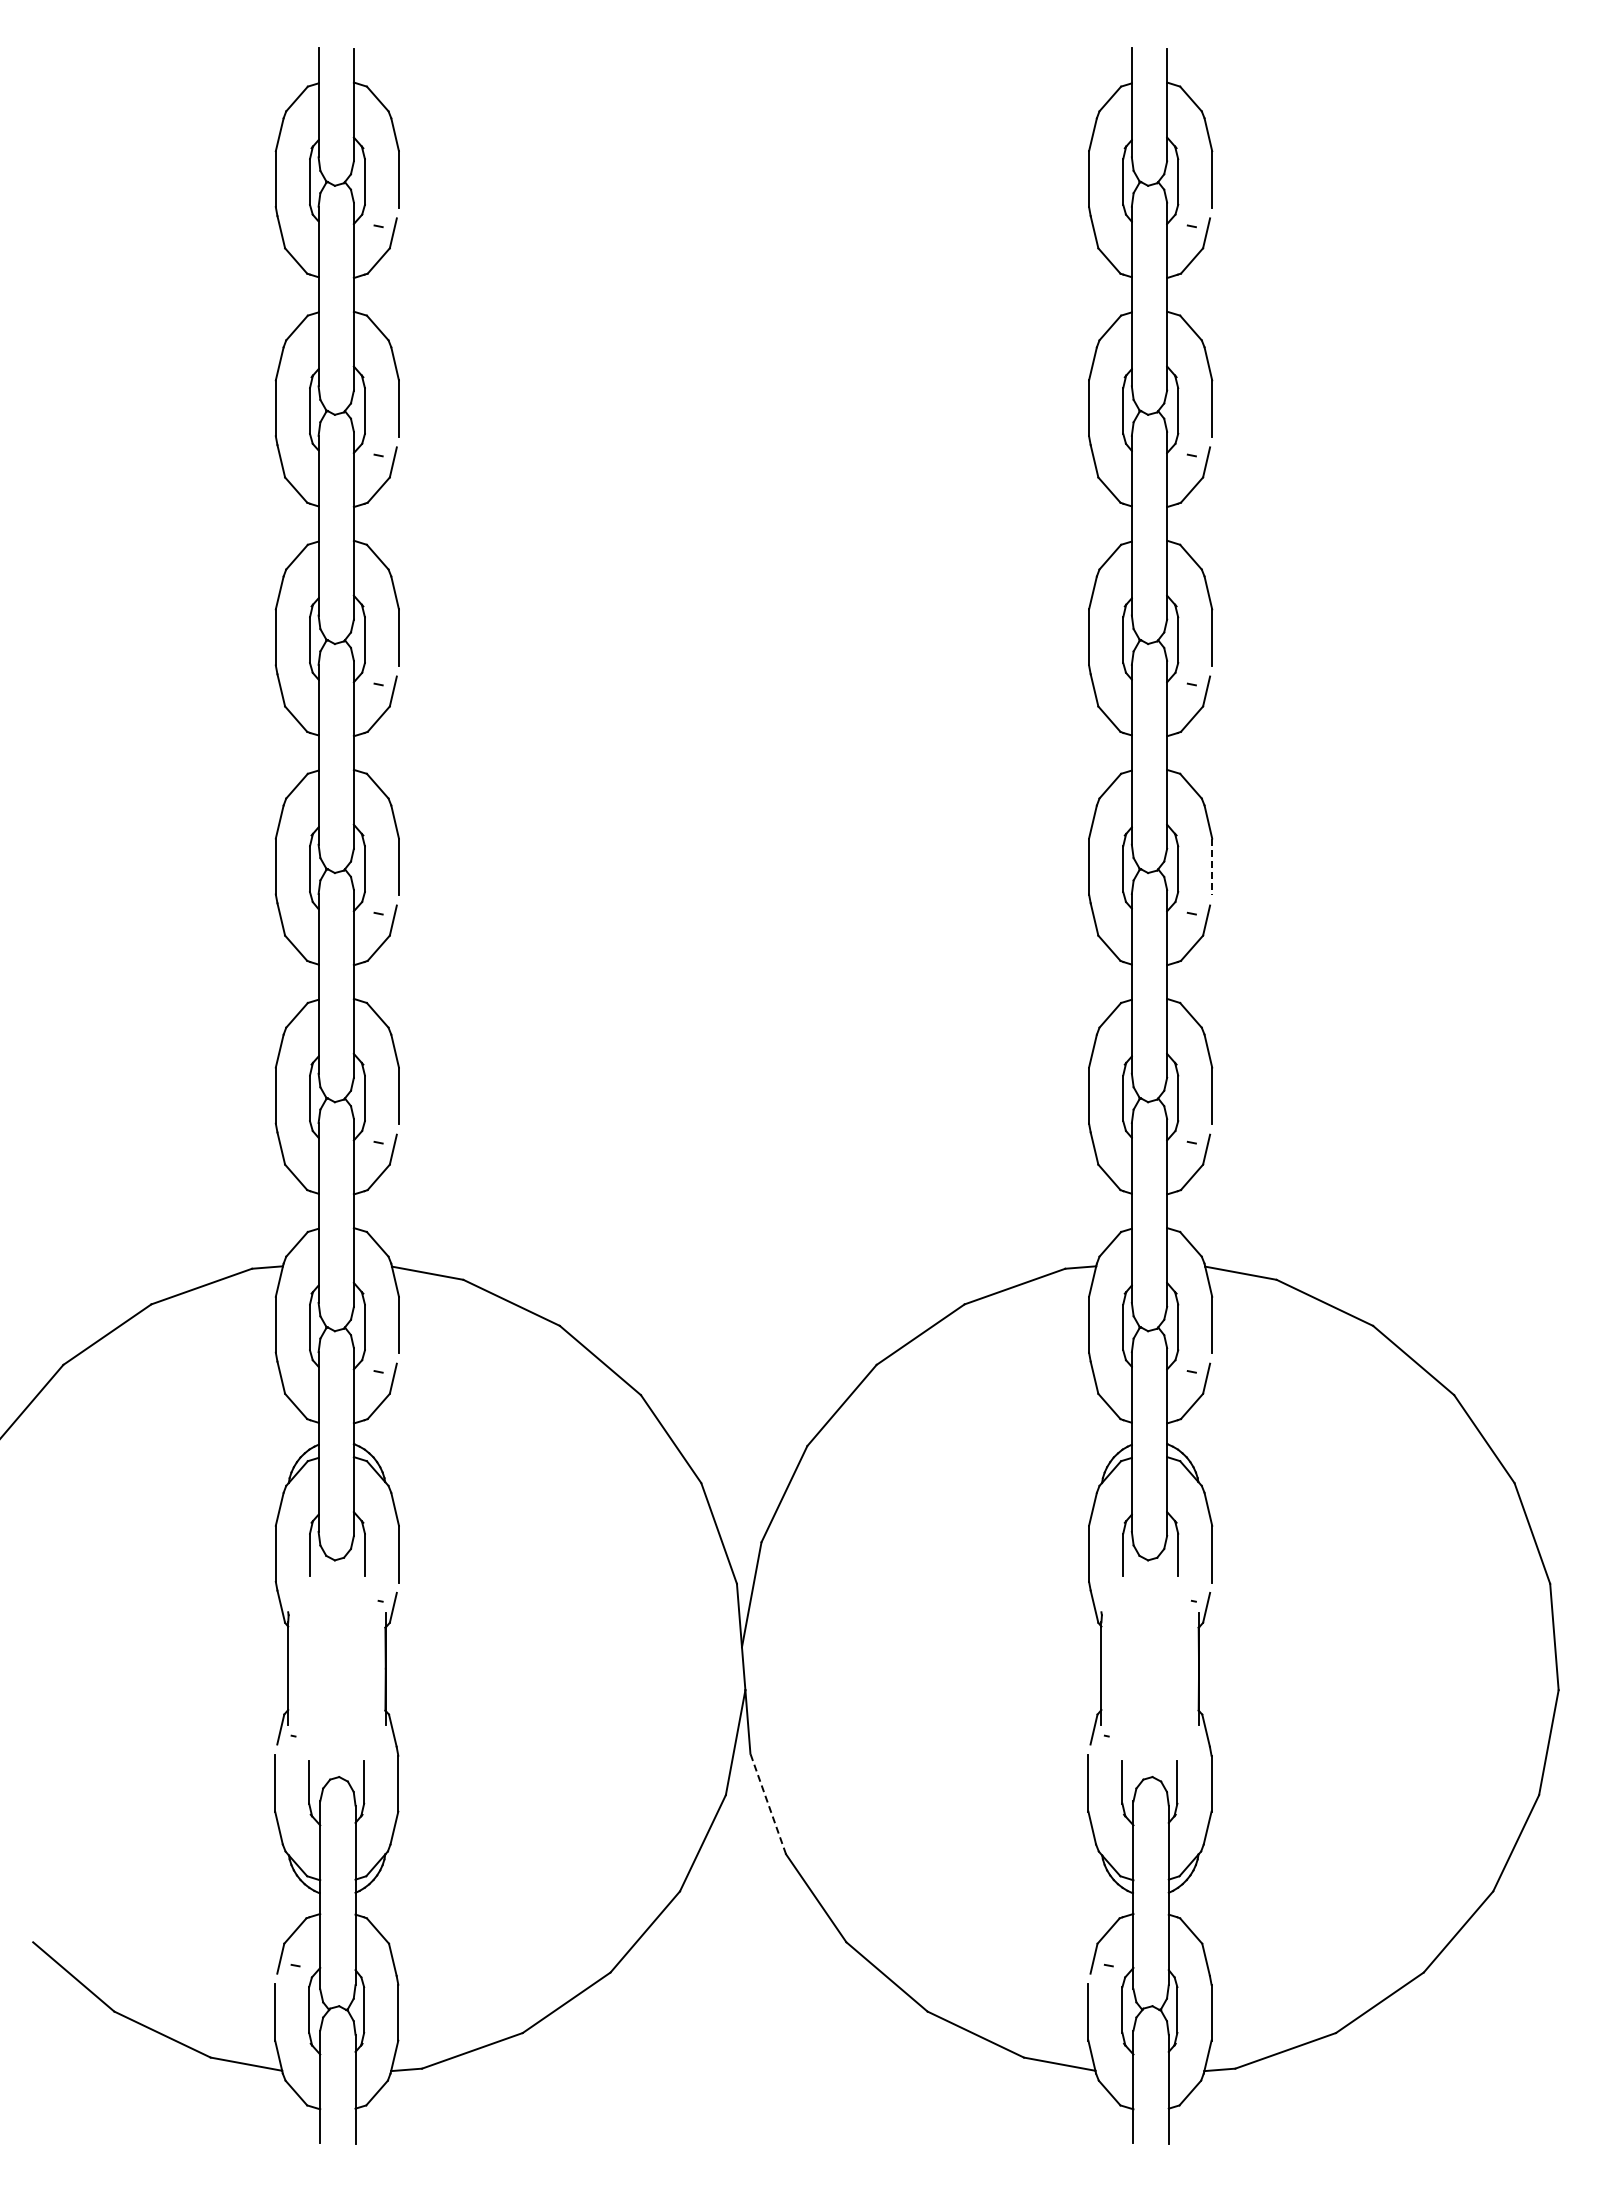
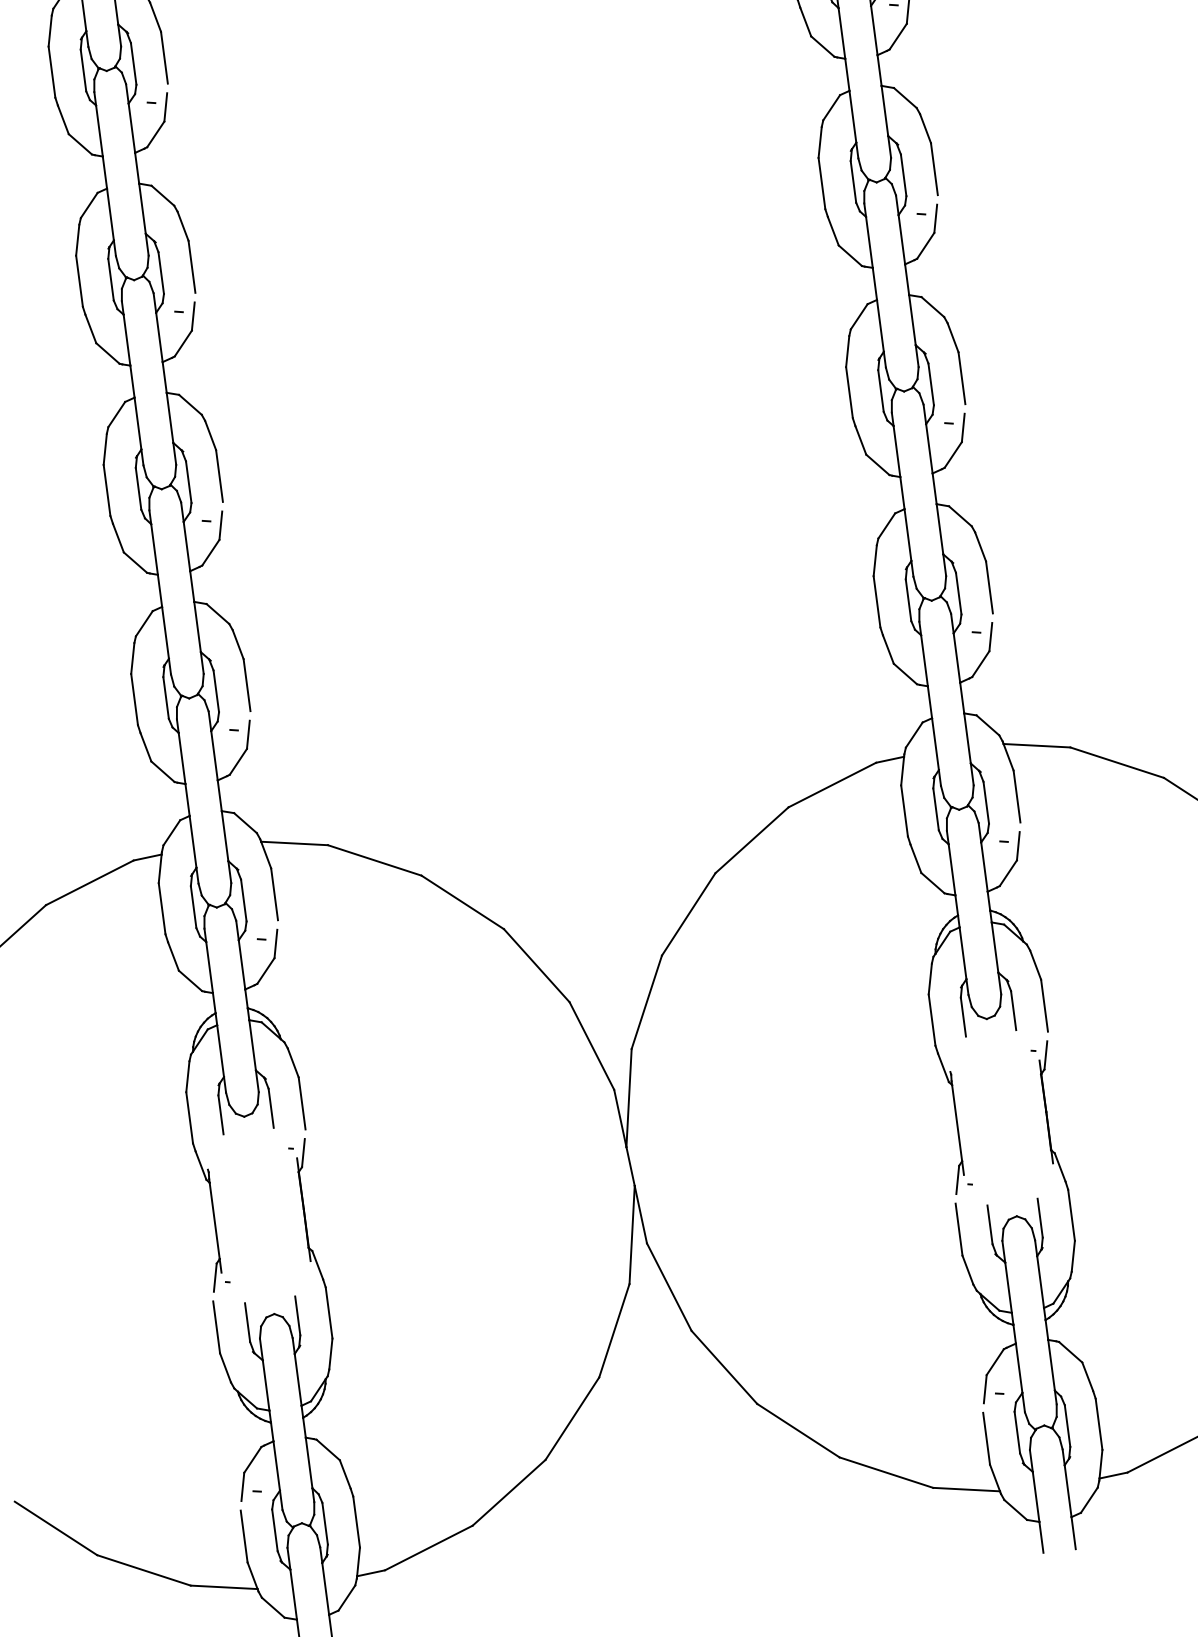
line: (1212, 867) -> (962, 378), dashed -> solid
line: (768, 1803) -> (669, 1286), dashed -> solid

